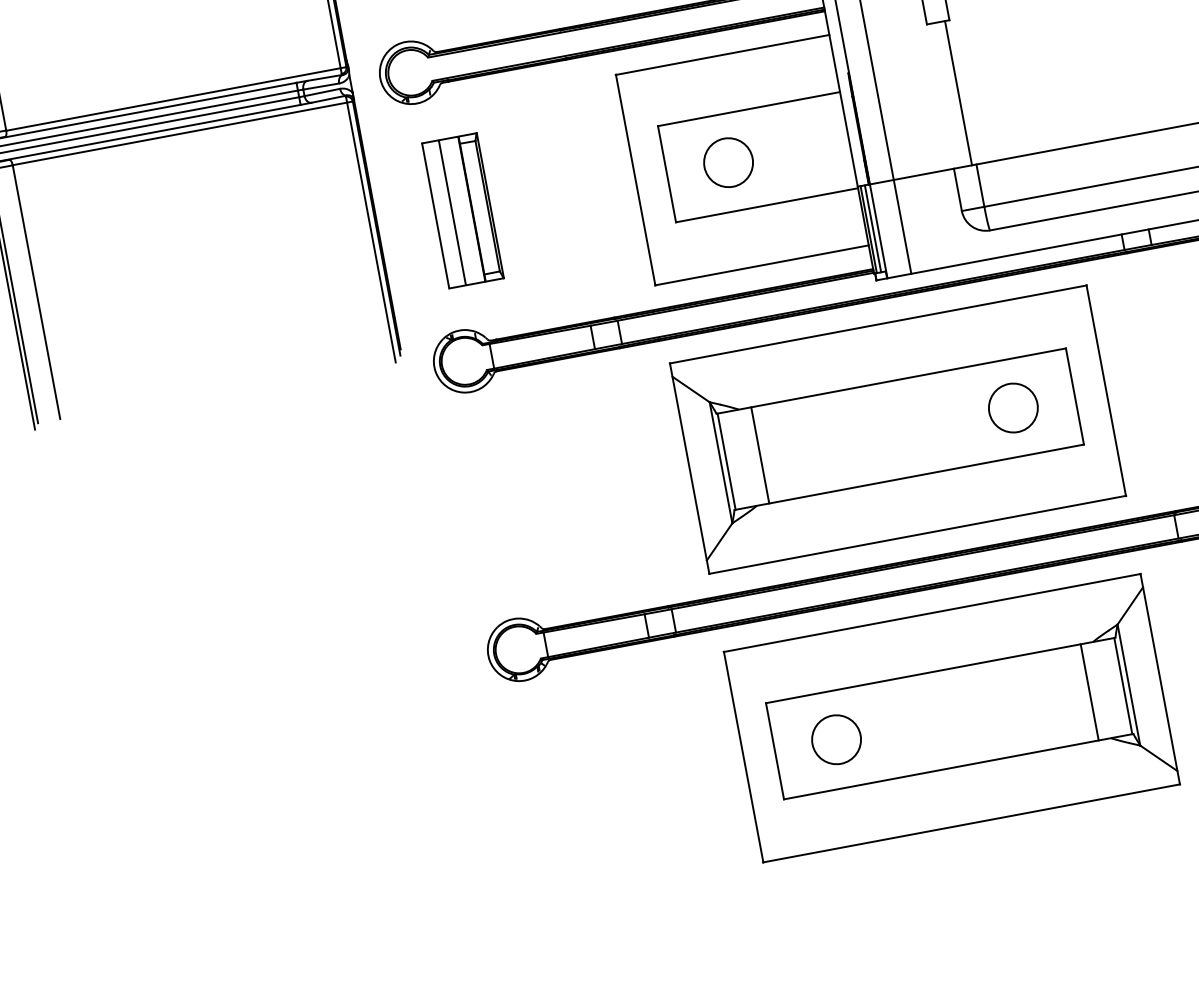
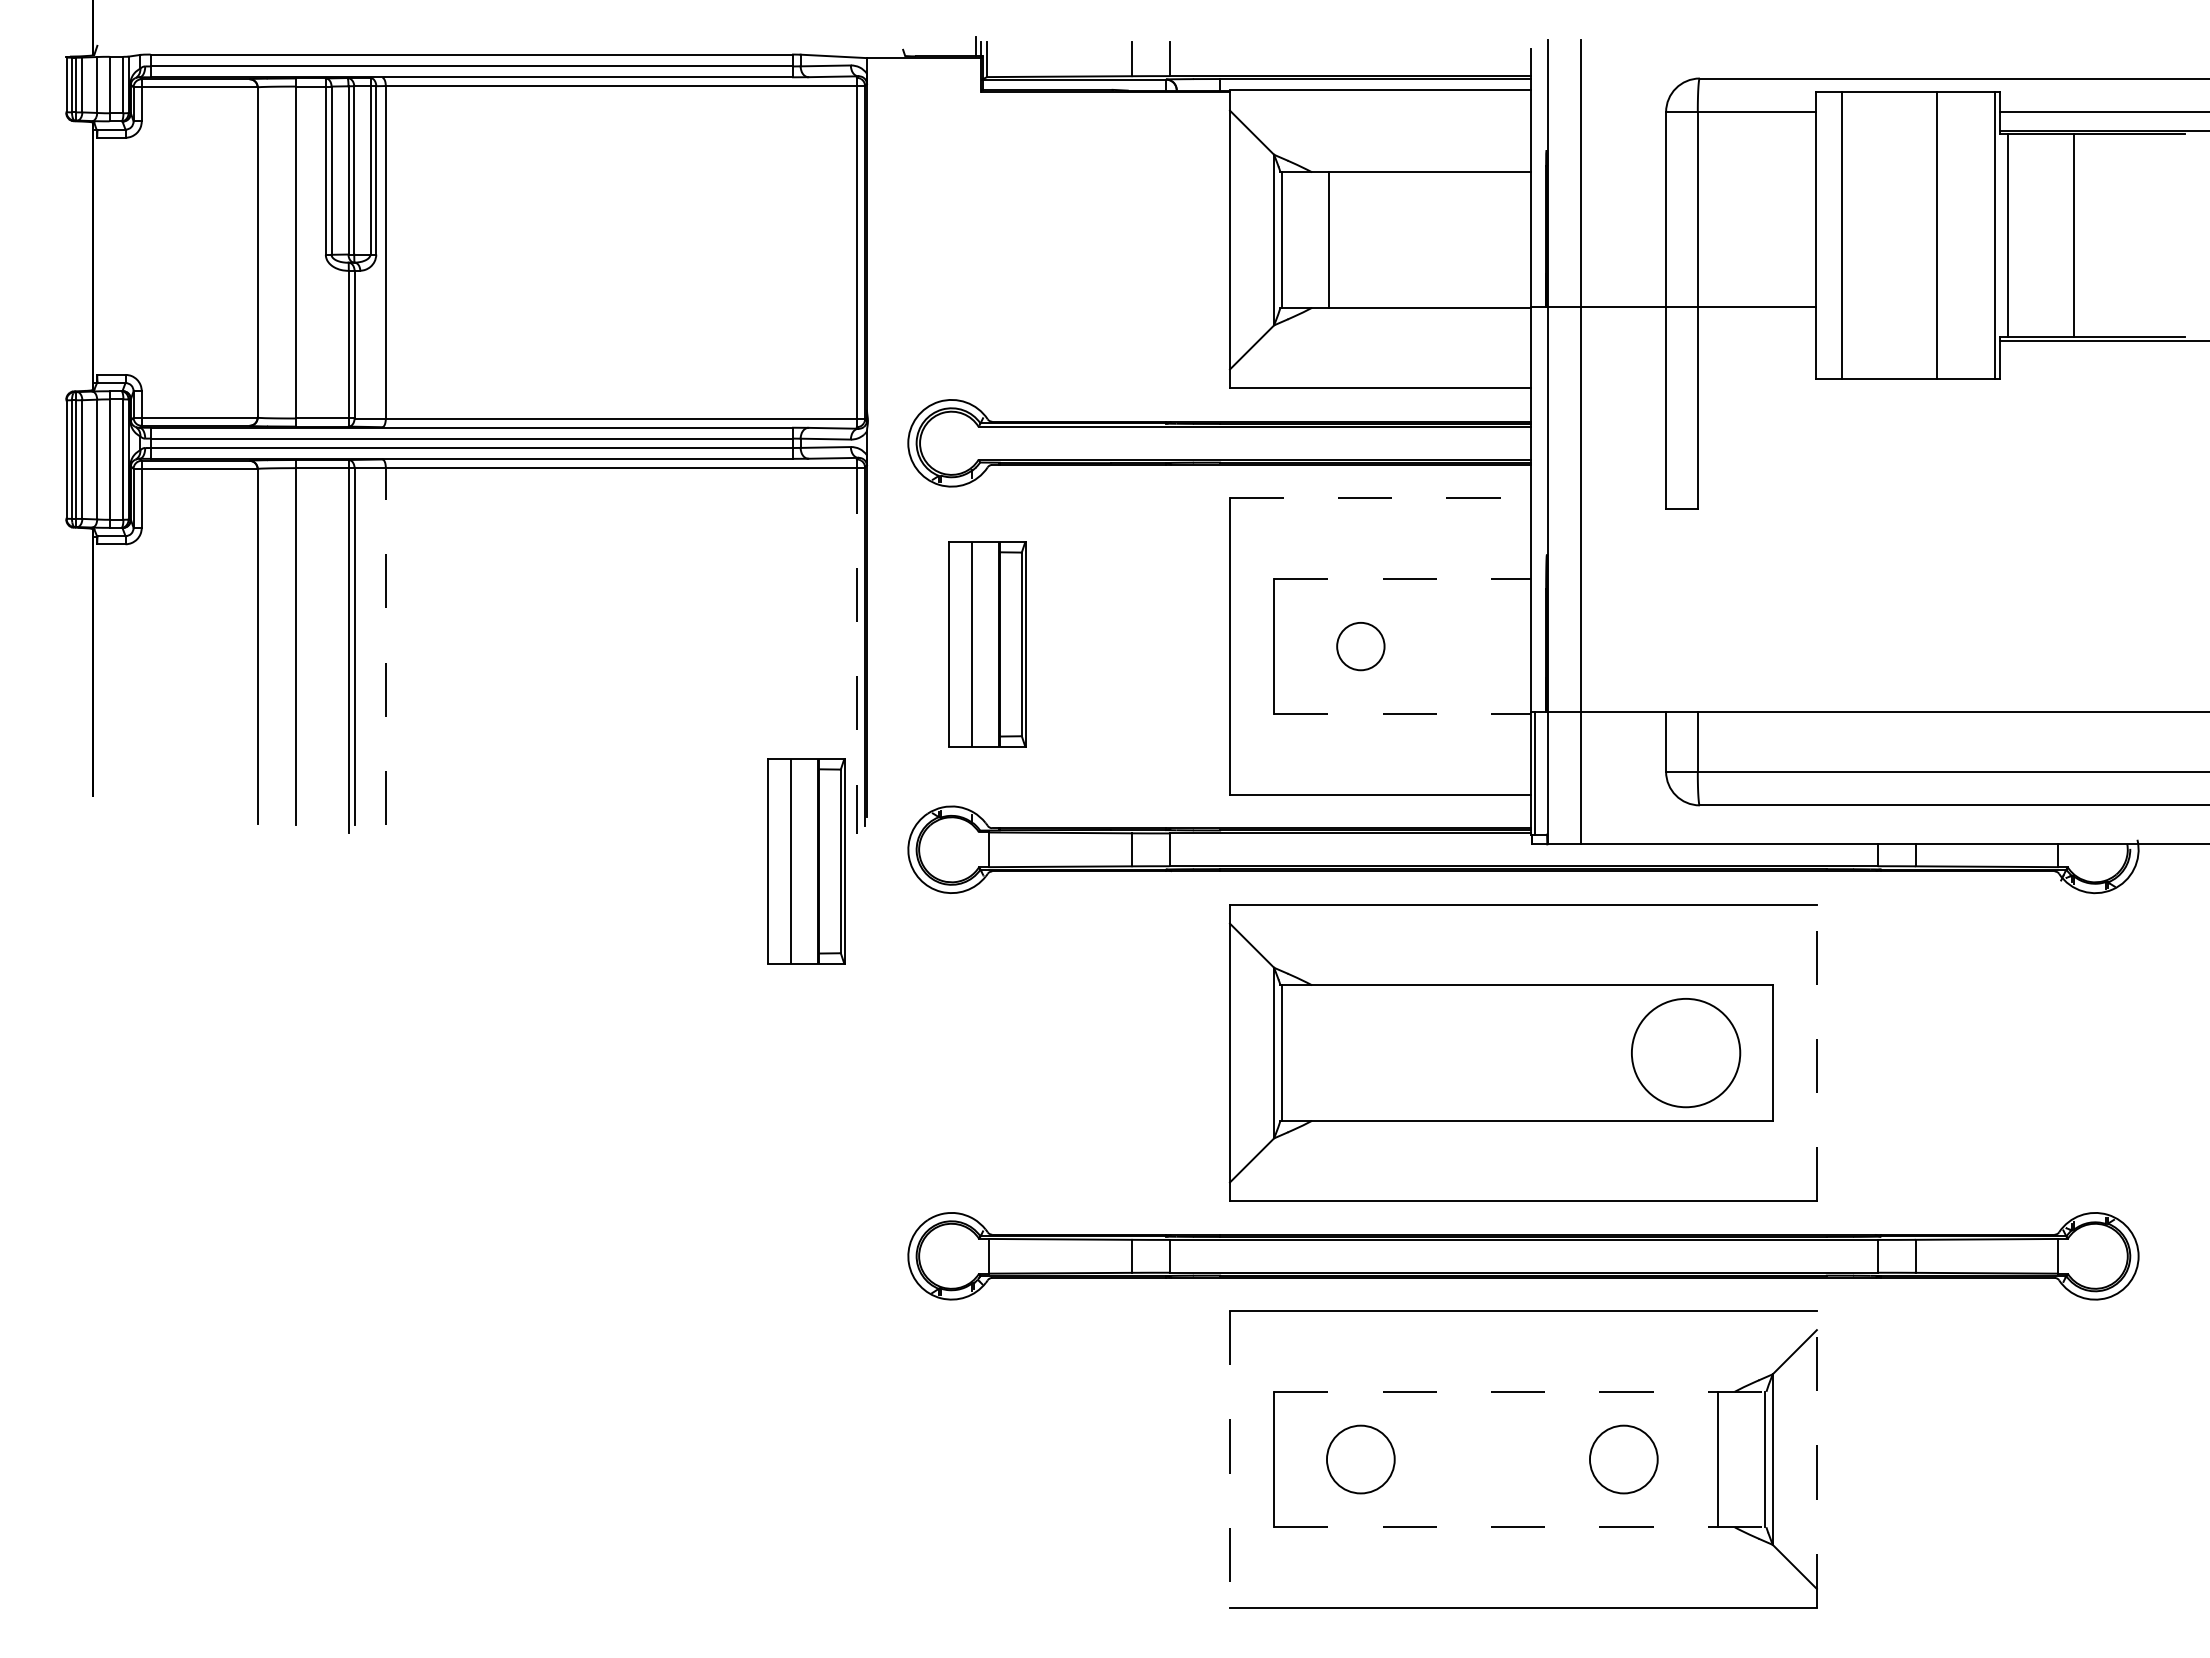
line: (722, 55) -> (1380, 498), solid -> dashed
line: (958, 93) -> (1691, 610), removed
line: (749, 108) -> (1402, 578), solid -> dashed
circle: (728, 162) -> (1360, 646), size x0.7
line: (767, 205) -> (1402, 714), solid -> dashed
line: (872, 228) -> (1540, 773), removed
line: (370, 230) -> (856, 647), solid -> dashed
line: (36, 292) -> (385, 646), solid -> dashed
part: (363, 388) -> (806, 861), added
line: (1106, 391) -> (1816, 1053), solid -> dashed
circle: (1012, 407) -> (1685, 1052), size x1.6
line: (760, 455) -> (1329, 1052), removed
line: (940, 670) -> (1520, 1391), solid -> dashed
line: (1159, 679) -> (1816, 1459), solid -> dashed
circle: (1022, 704) -> (1623, 1459), added
line: (743, 757) -> (1229, 1459), solid -> dashed
line: (958, 766) -> (1520, 1527), solid -> dashed

